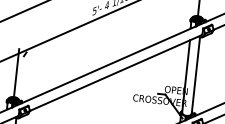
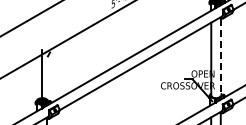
line: (195, 75) -> (220, 57), solid -> dashed

